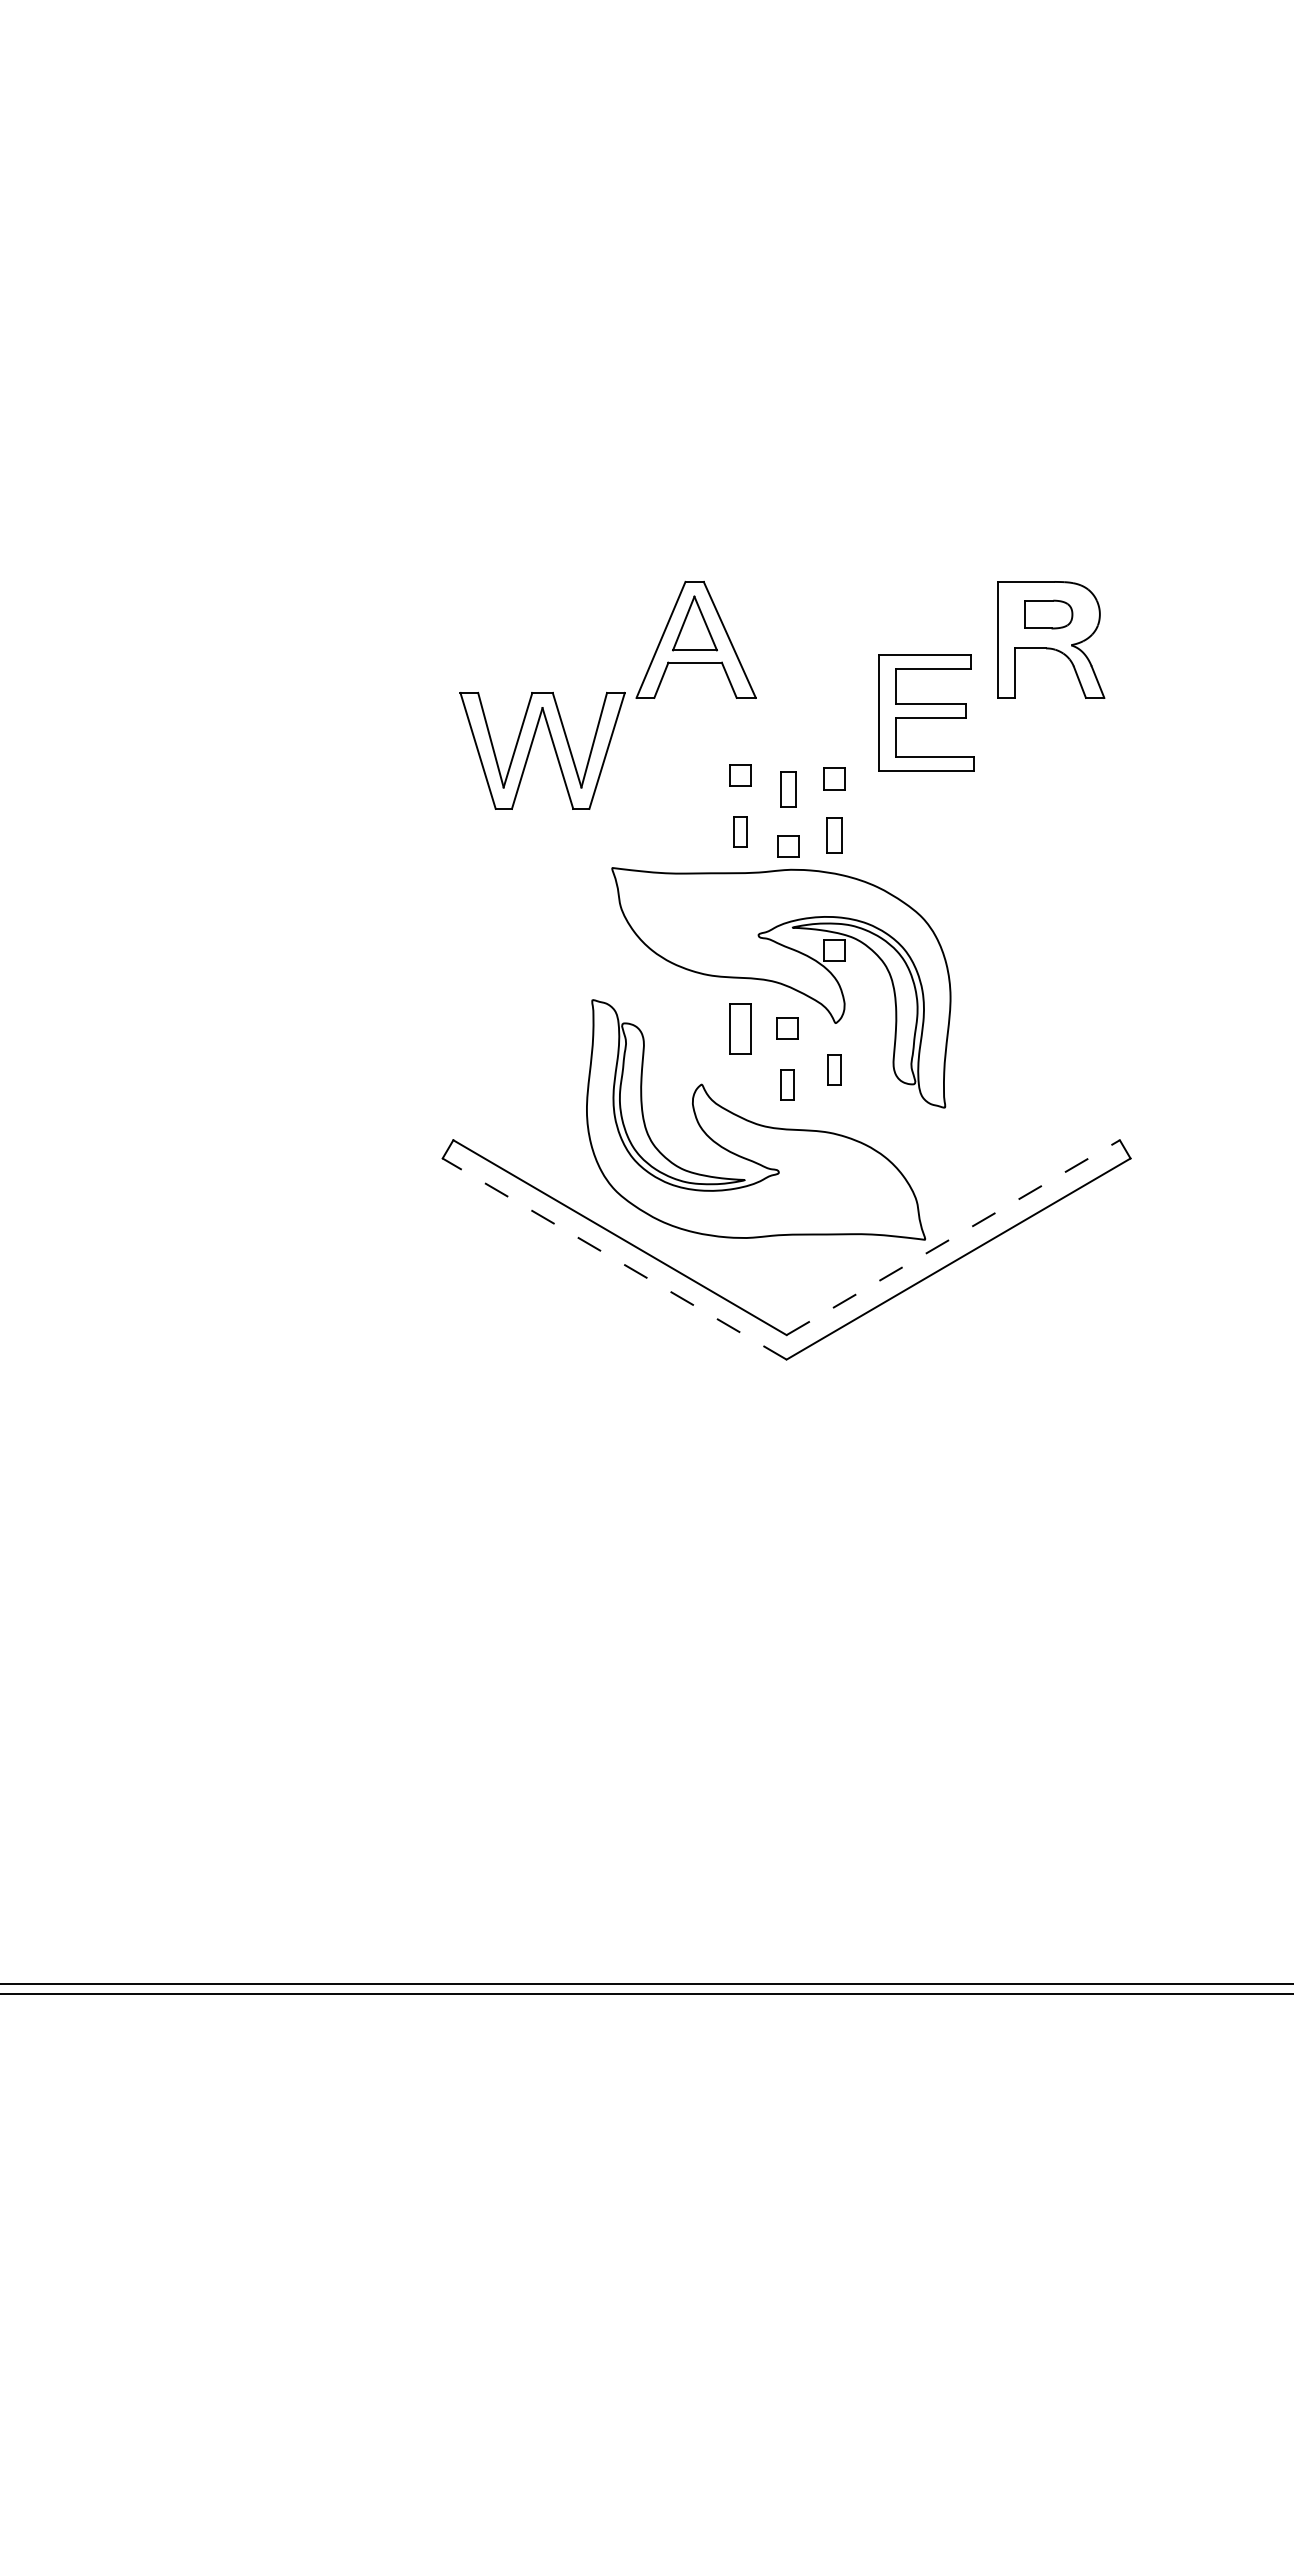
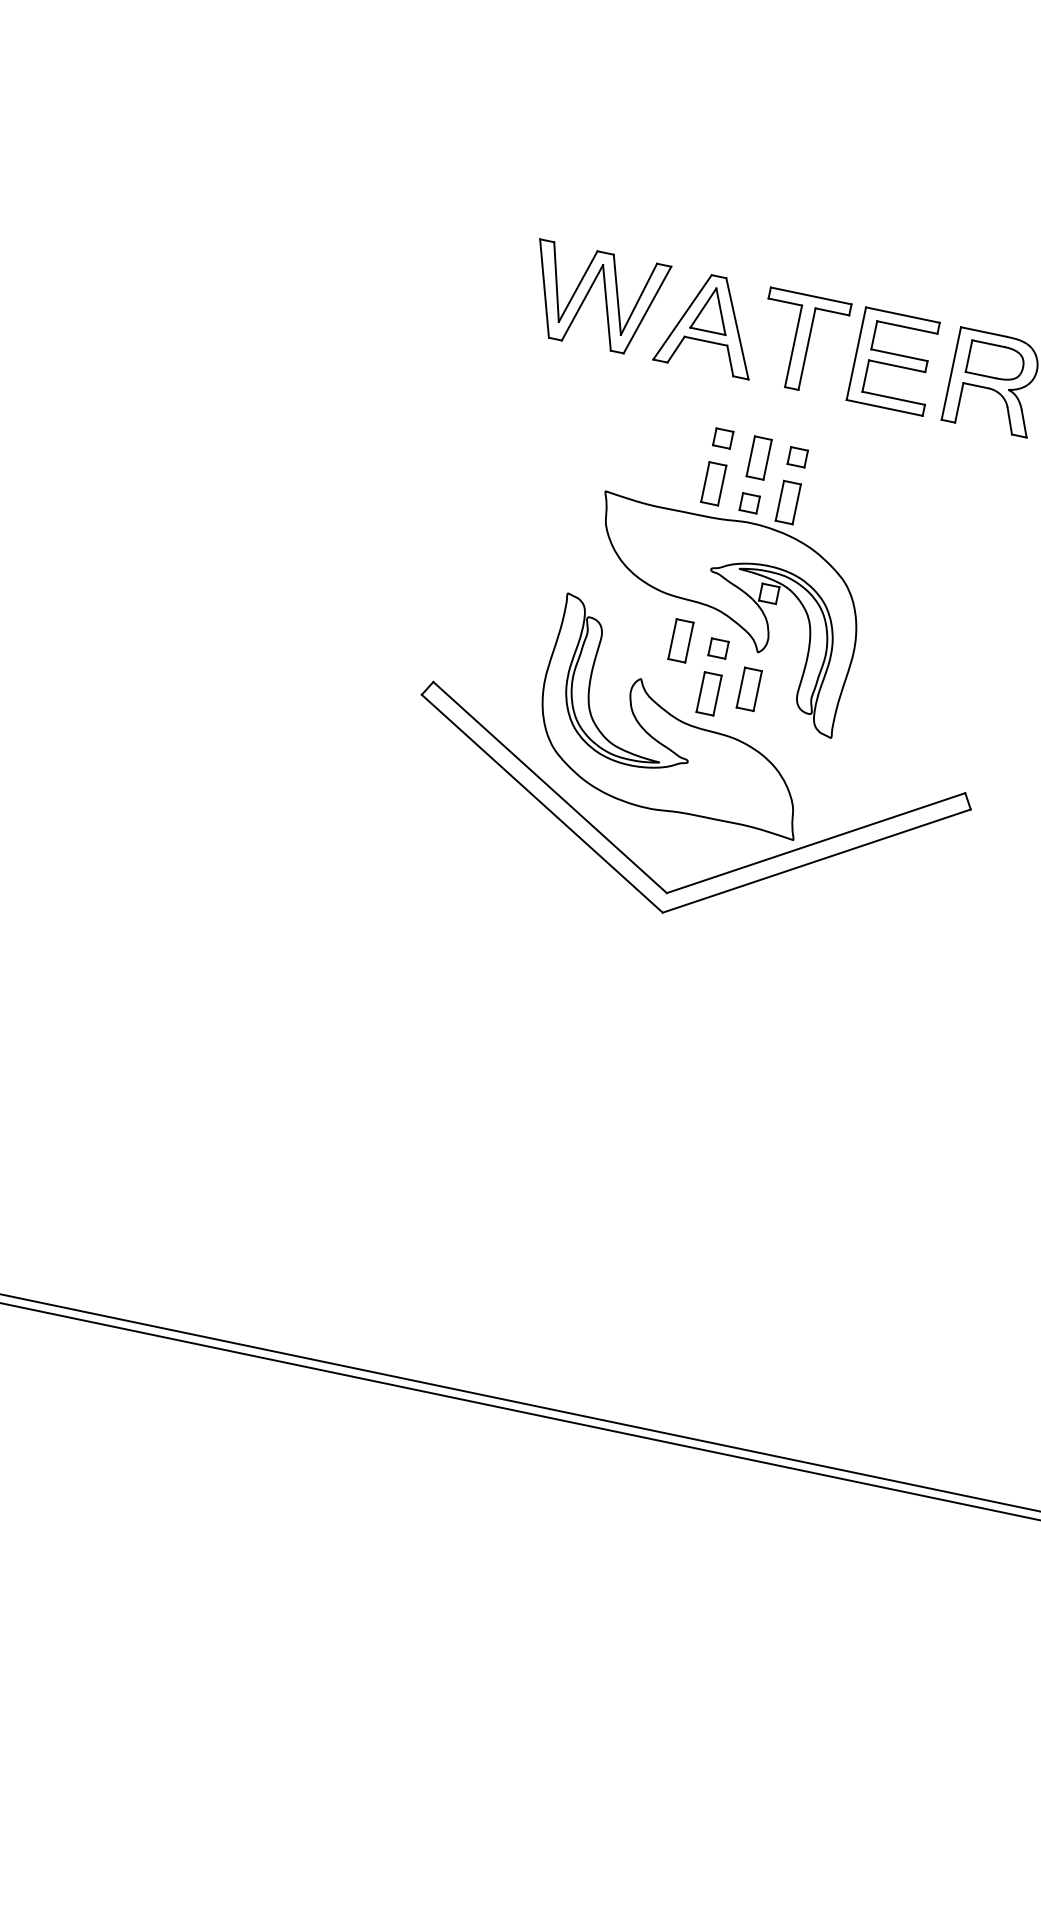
part: (1048, 614) -> (996, 361), size x1.43
part: (810, 639) -> (801, 341), added
part: (926, 712) -> (894, 361), moved
part: (532, 745) -> (588, 293), moved
part: (788, 789) -> (759, 457), size x1.43
part: (740, 831) -> (714, 483), size x1.67
part: (834, 835) -> (788, 502), size x1.43
part: (834, 1069) -> (749, 689), size x1.67
part: (787, 1084) -> (709, 693), size x1.67
line: (953, 1237) -> (816, 843), dashed -> solid
line: (614, 1258) -> (542, 803), dashed -> solid

